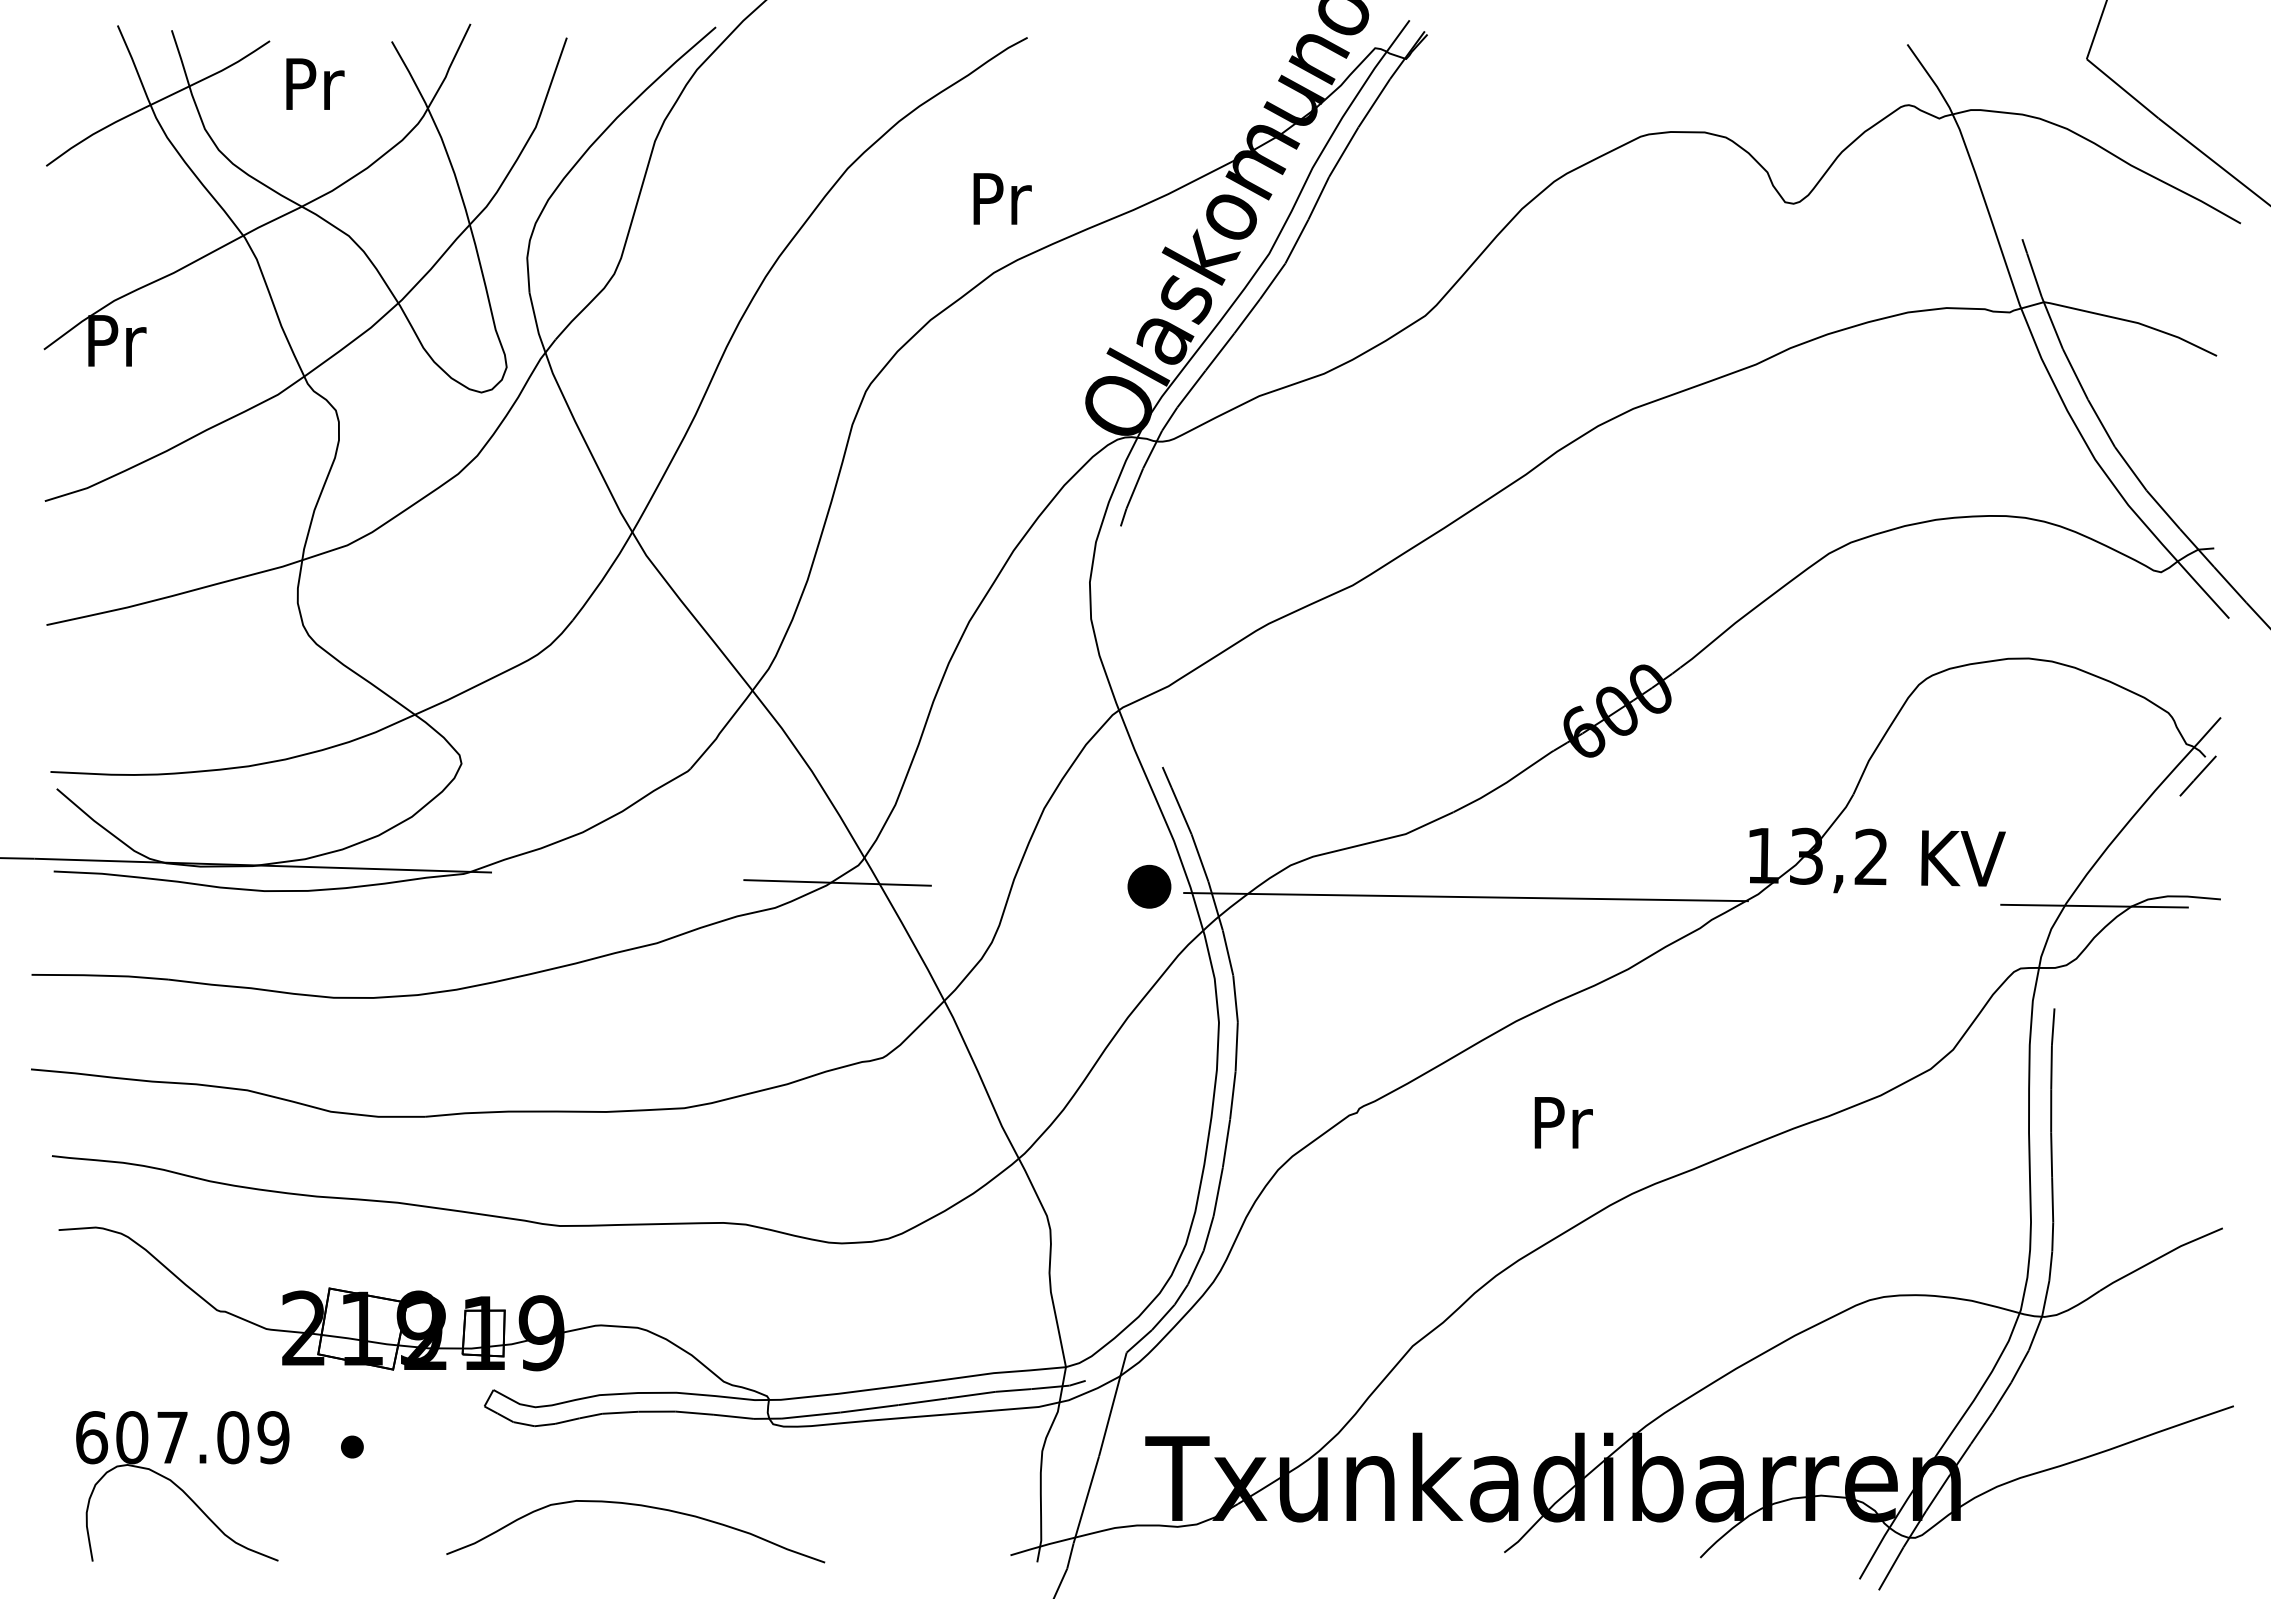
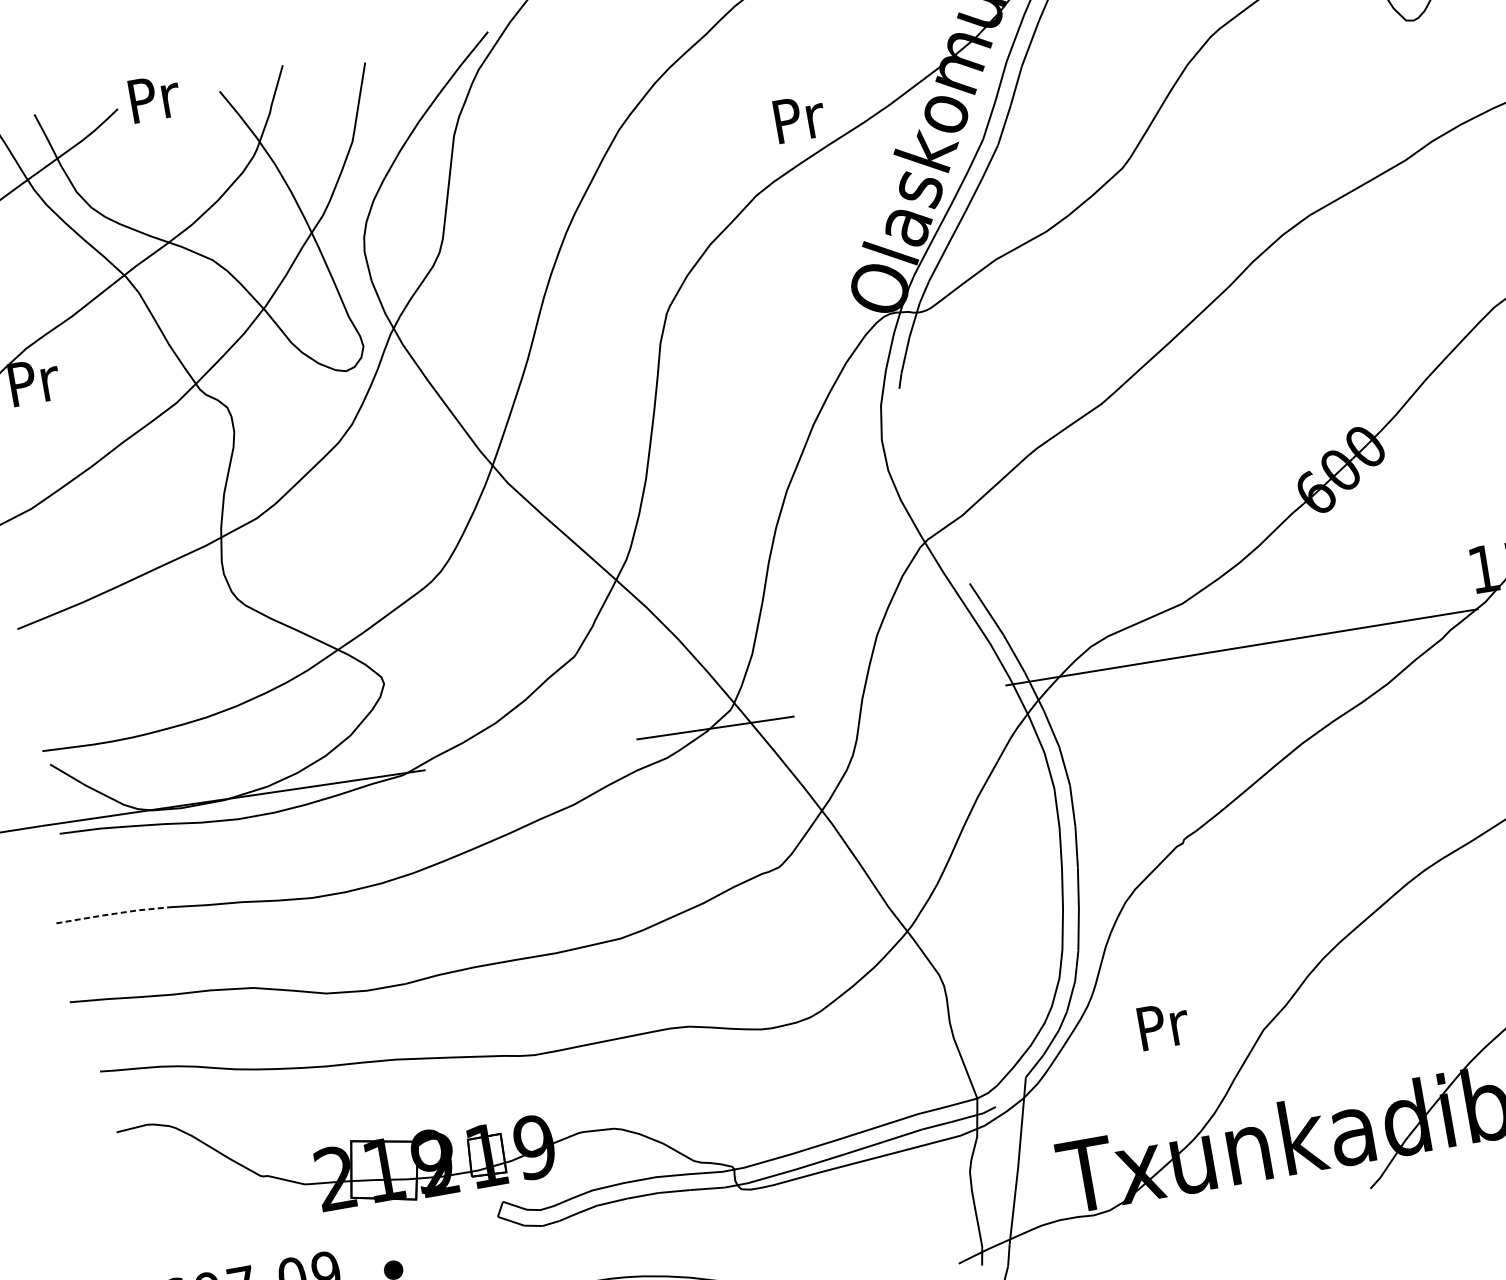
text: (315, 83) -> (155, 97), moved
text: (1002, 198) -> (799, 118), moved
part: (1149, 886) -> (976, 685), removed
line: (99, 975) -> (113, 913), solid -> dashed
text: (1563, 1122) -> (1163, 1025), moved

